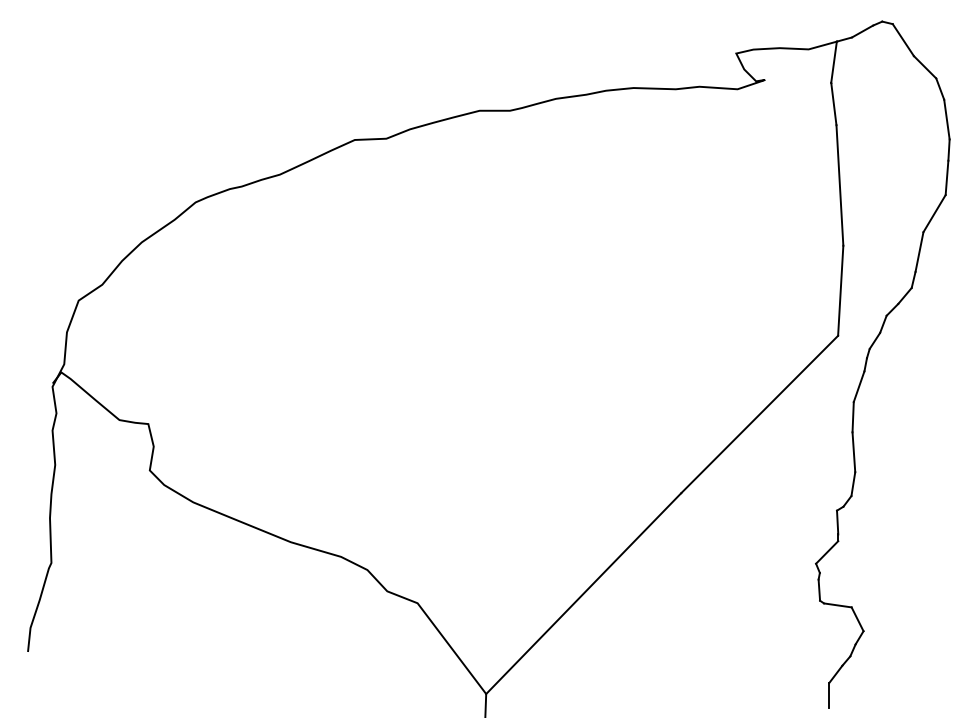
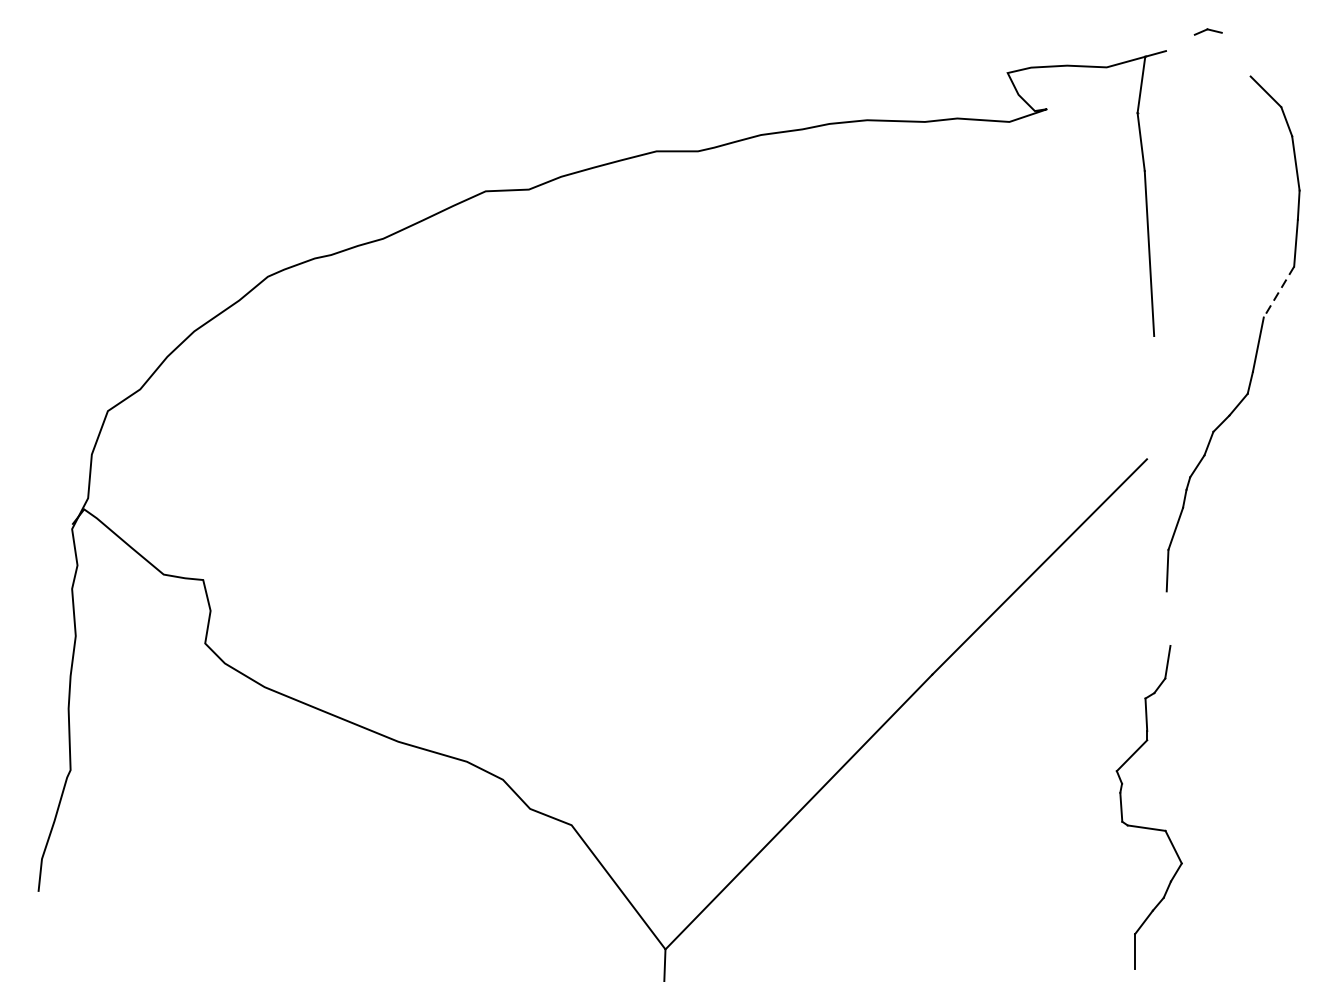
line: (862, 31) -> (1180, 42), removed
line: (902, 40) -> (1235, 55), removed
line: (934, 213) -> (1278, 291), solid -> dashed
line: (840, 290) -> (1150, 397), removed
line: (853, 452) -> (1168, 618), removed

